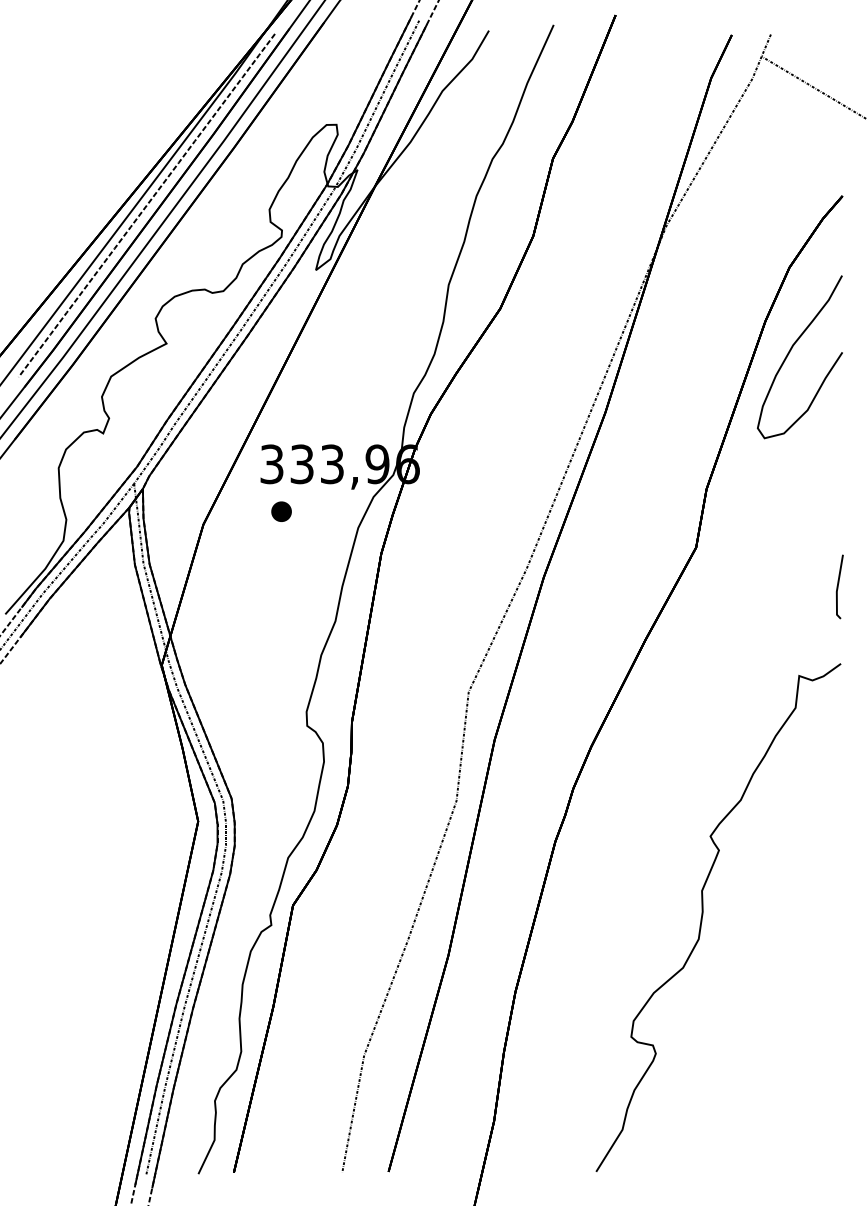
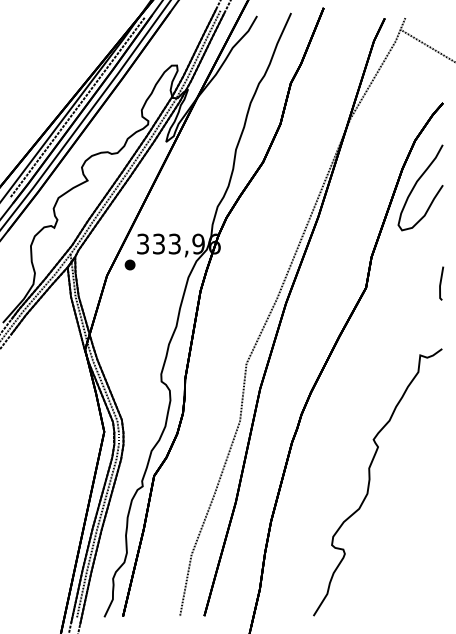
part: (280, 510) -> (129, 264), moved
line: (839, 586) -> (441, 283), moved

